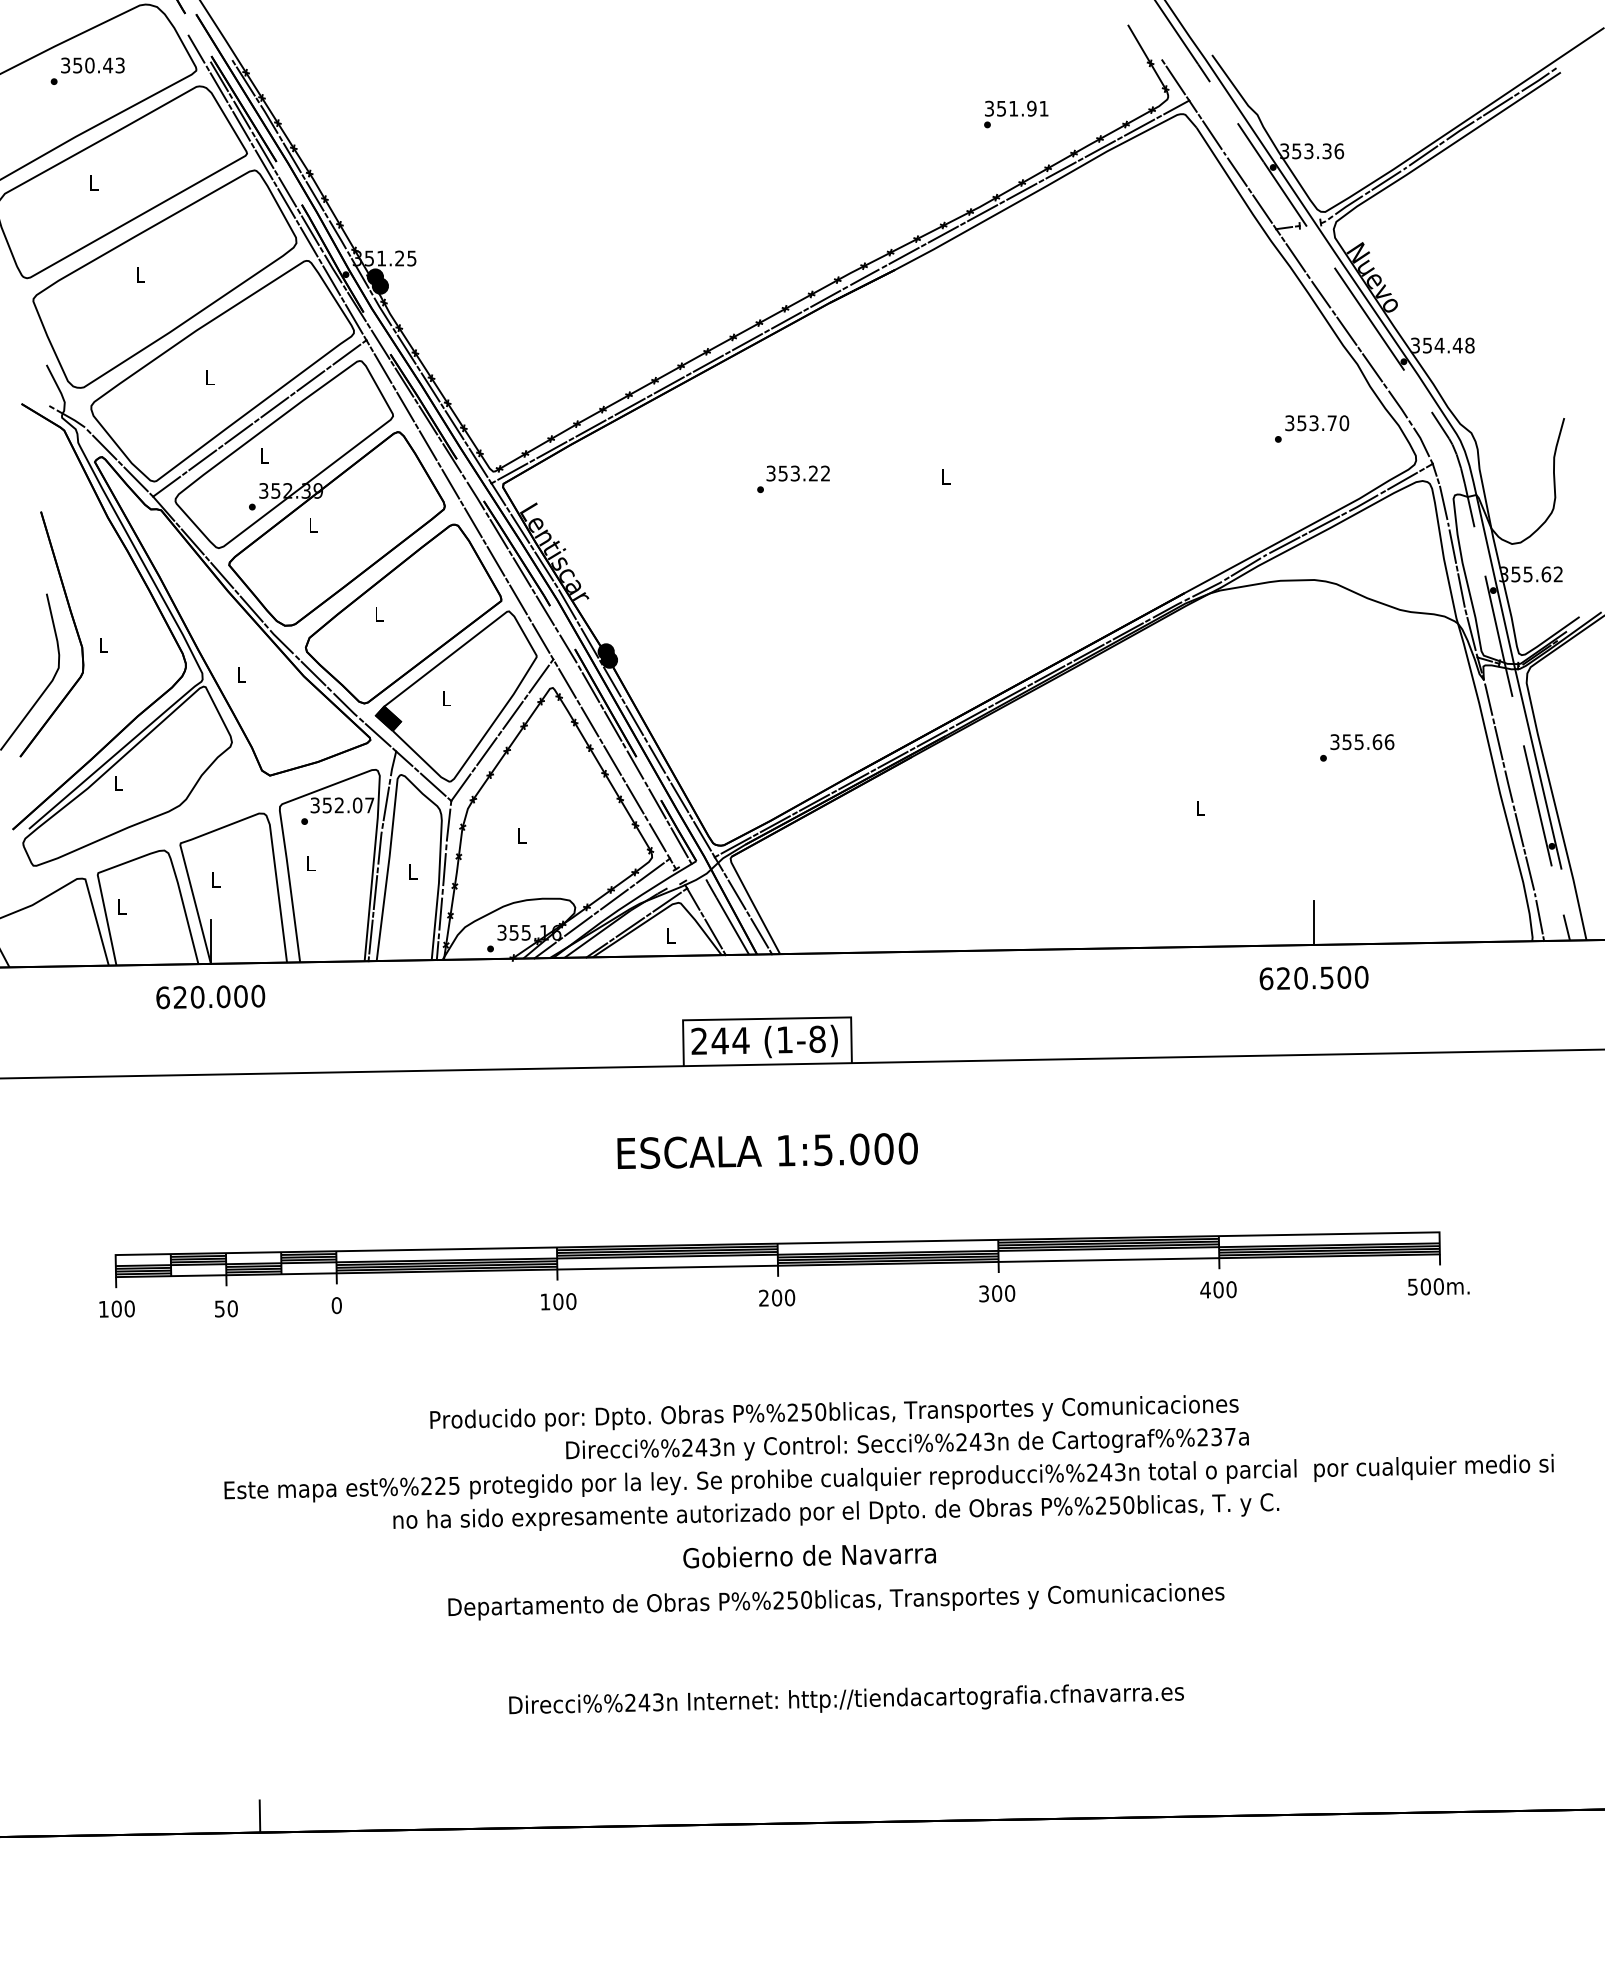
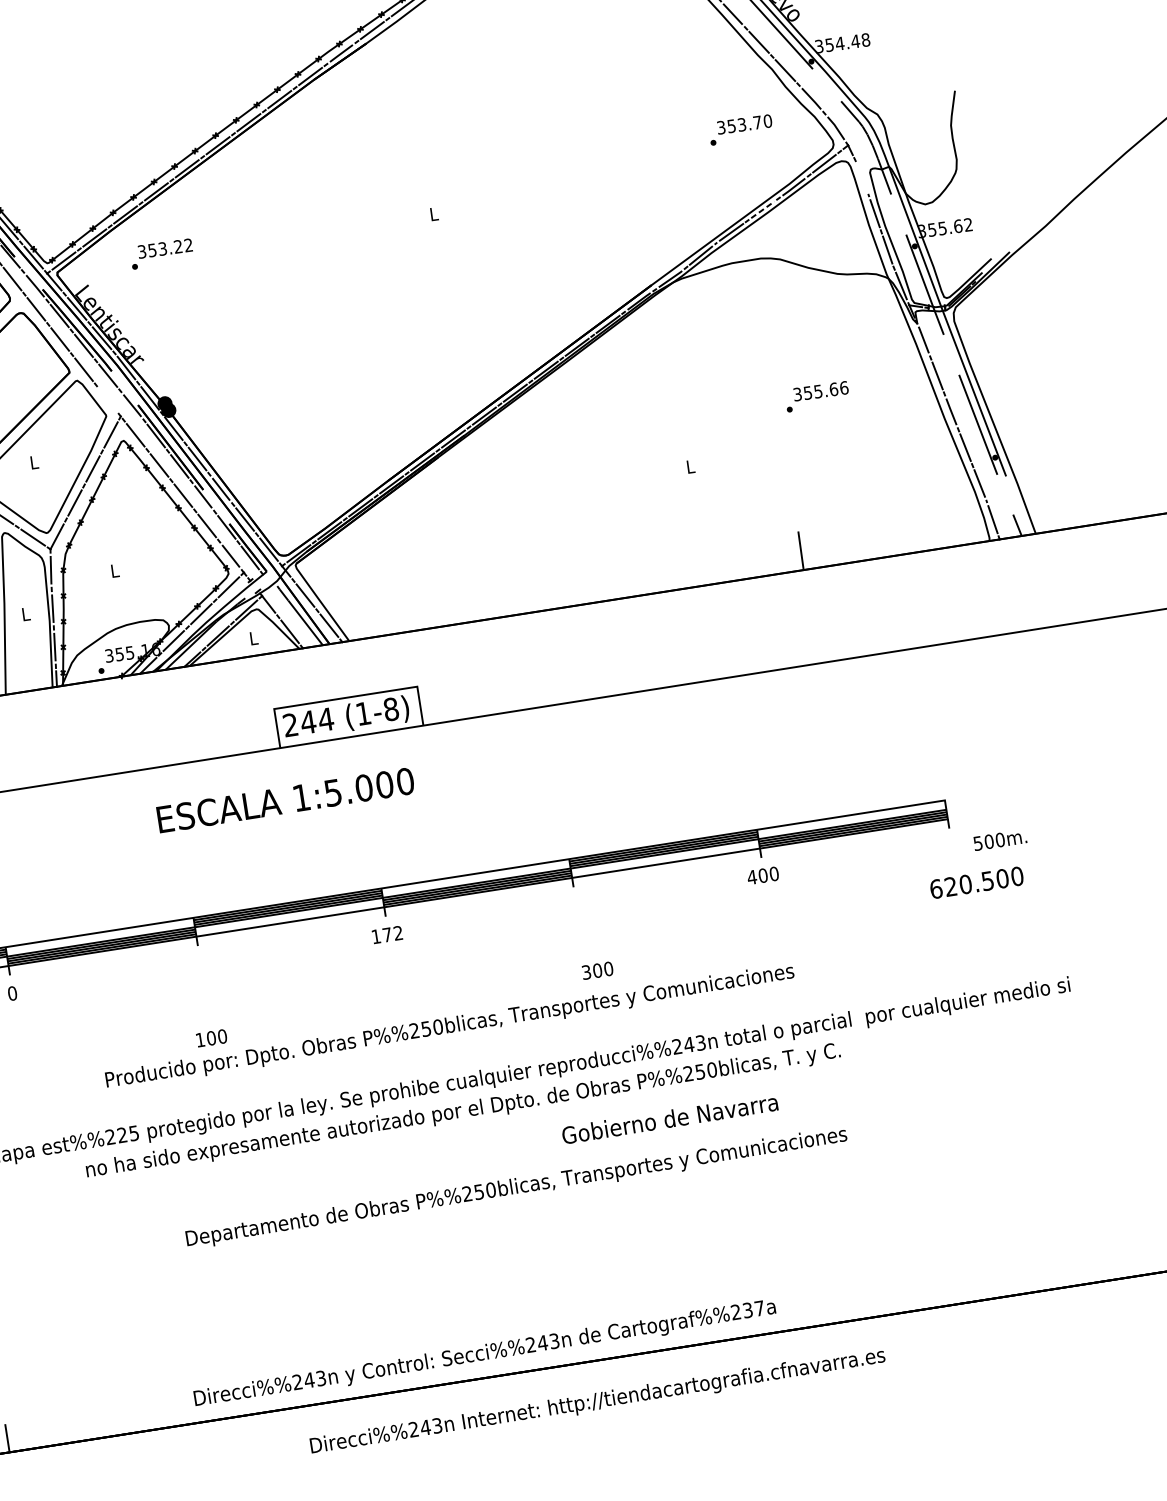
text: (793, 479) -> (161, 254), moved
line: (1443, 502) -> (861, 177), removed
line: (1324, 524) -> (762, 209), solid -> dashed
line: (540, 638) -> (107, 400), removed
text: (1313, 977) -> (976, 882), moved
text: (767, 1150) -> (285, 799), moved
text: (1438, 1286) -> (999, 839), moved
text: (997, 1293) -> (597, 970), moved
text: (777, 1297) -> (387, 934), 200 -> 172
text: (558, 1301) -> (211, 1038), moved
text: (907, 1444) -> (484, 1353), moved
text: (809, 1556) -> (669, 1119), moved
text: (836, 1601) -> (516, 1187), moved
text: (846, 1699) -> (597, 1401), moved

